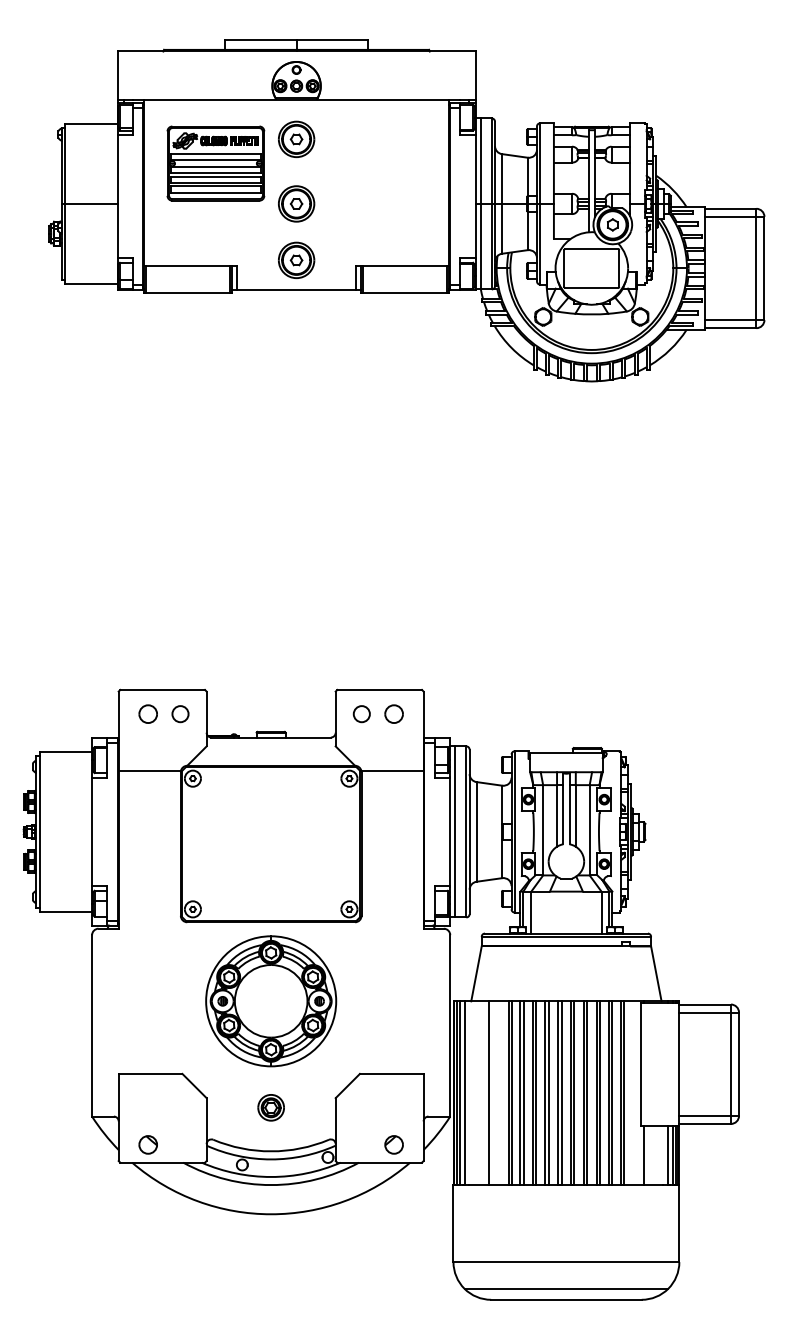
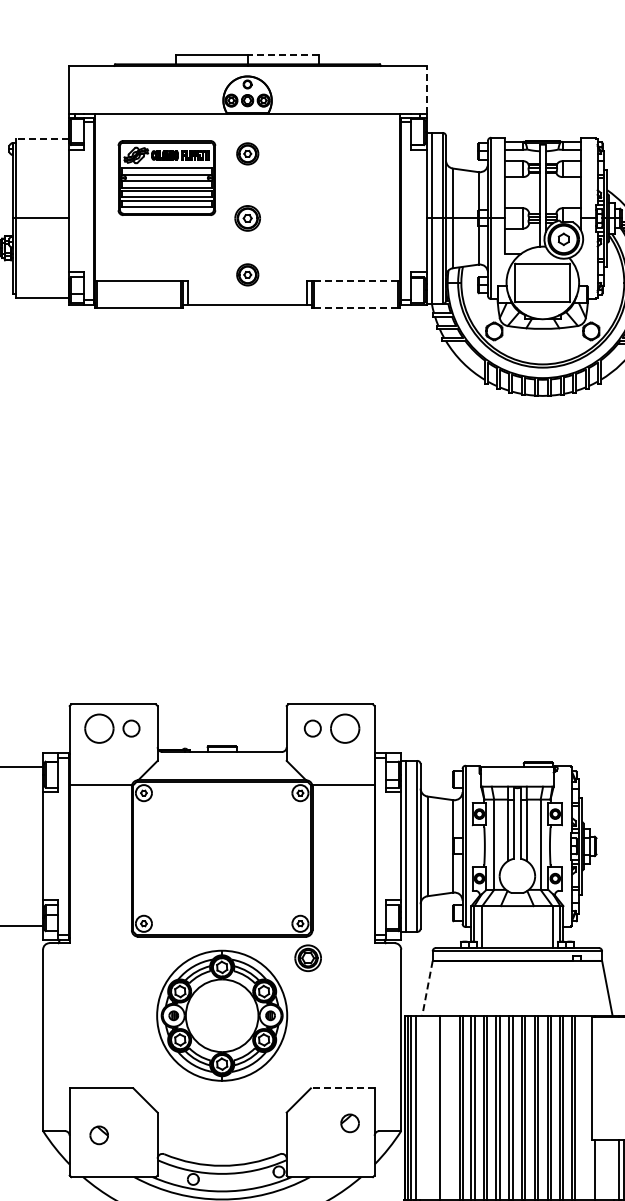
line: (332, 40) -> (283, 54), solid -> dashed
line: (475, 75) -> (426, 89), solid -> dashed
line: (90, 124) -> (41, 138), solid -> dashed
part: (296, 139) -> (247, 153), size x0.6
part: (296, 203) -> (247, 217), size x0.7
part: (296, 260) -> (247, 274), size x0.6
line: (404, 266) -> (355, 280), solid -> dashed
line: (404, 293) -> (355, 307), solid -> dashed
part: (147, 713) -> (98, 727), size x1.6
part: (393, 713) -> (344, 727), size x1.6
line: (476, 973) -> (427, 987), solid -> dashed
line: (391, 1073) -> (342, 1087), solid -> dashed
part: (270, 1107) -> (307, 957), moved
part: (147, 1144) -> (98, 1134), moved
part: (393, 1144) -> (349, 1122), moved

